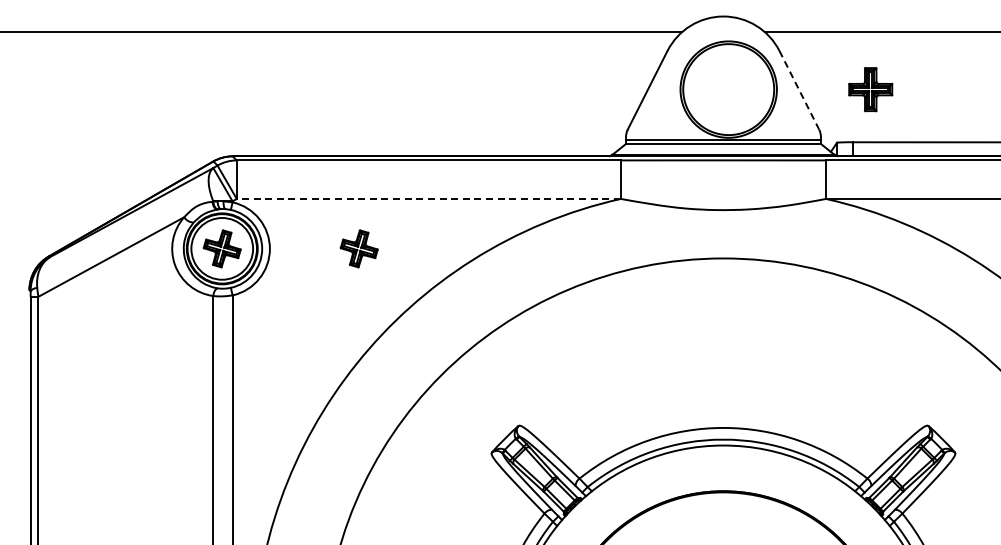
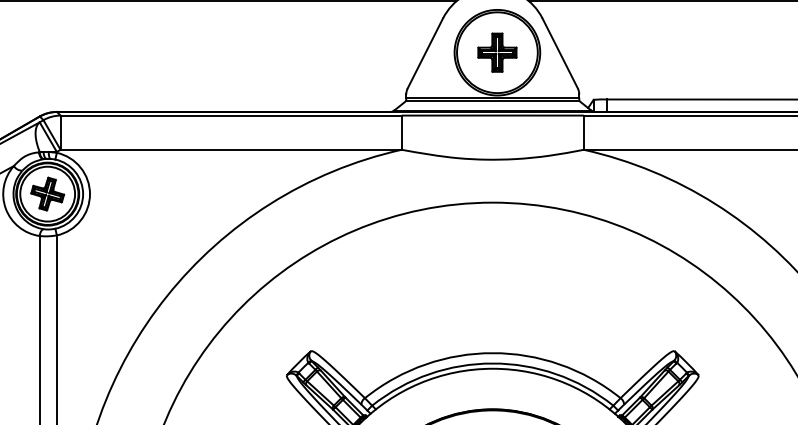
part: (870, 89) -> (497, 52), moved
line: (799, 90) -> (560, 53), dashed -> solid
line: (428, 198) -> (230, 149), dashed -> solid
part: (358, 248) -> (168, 193), removed

